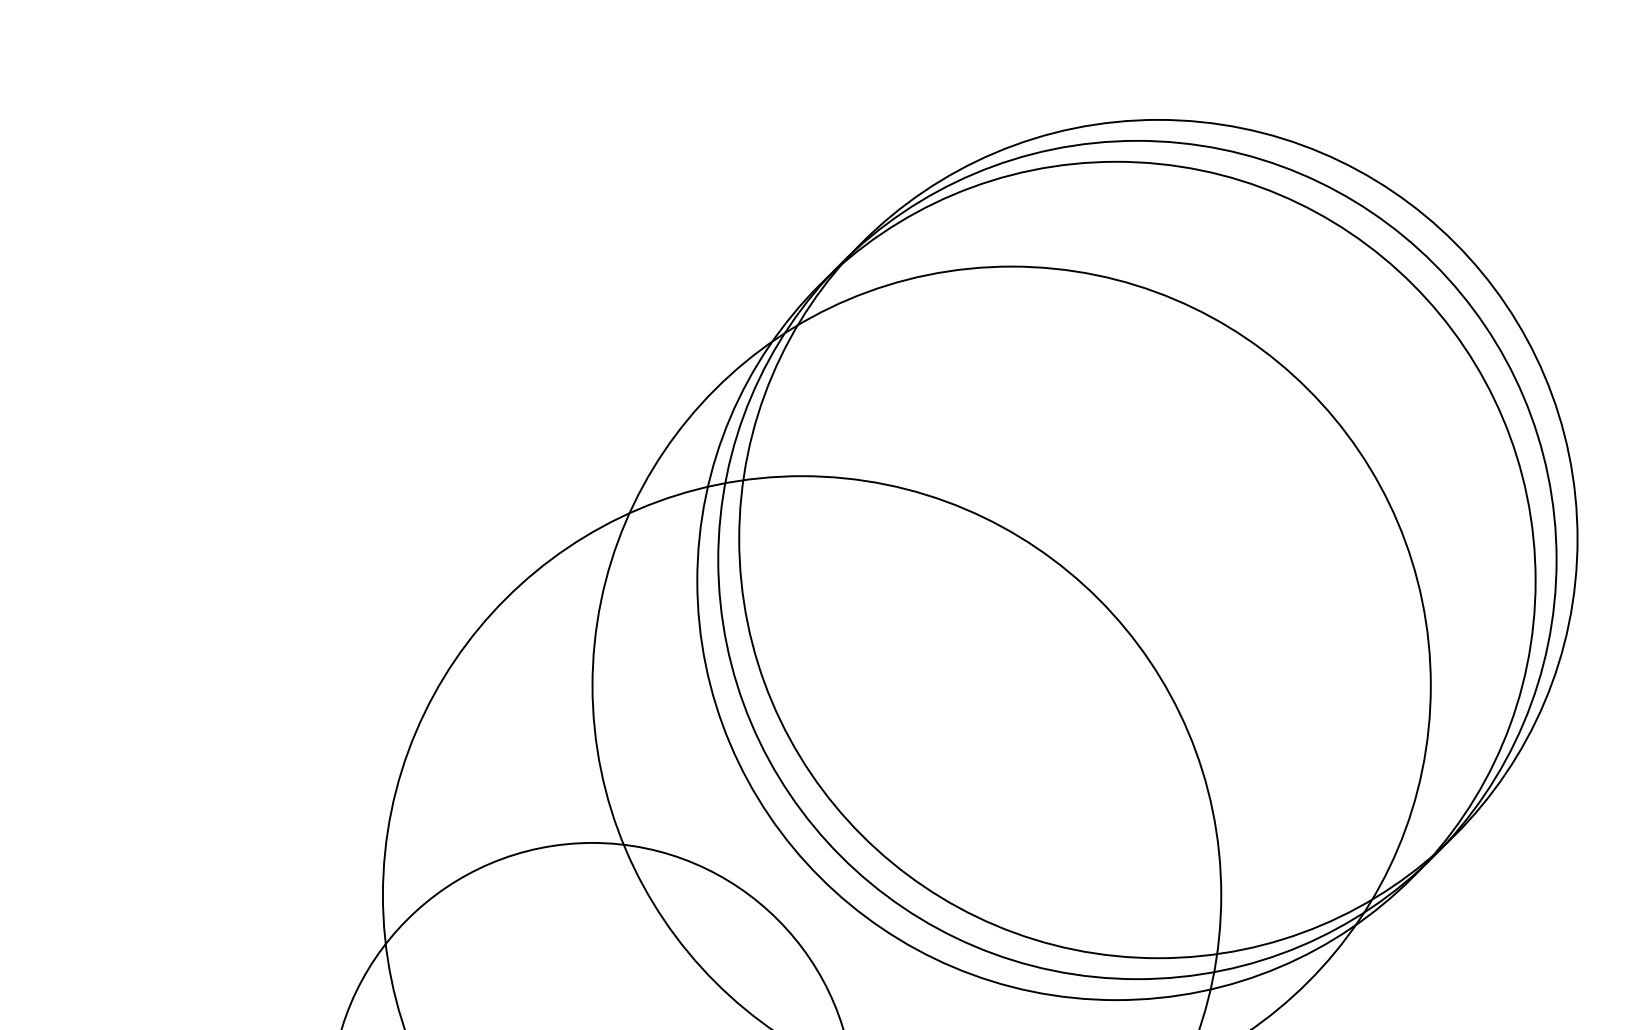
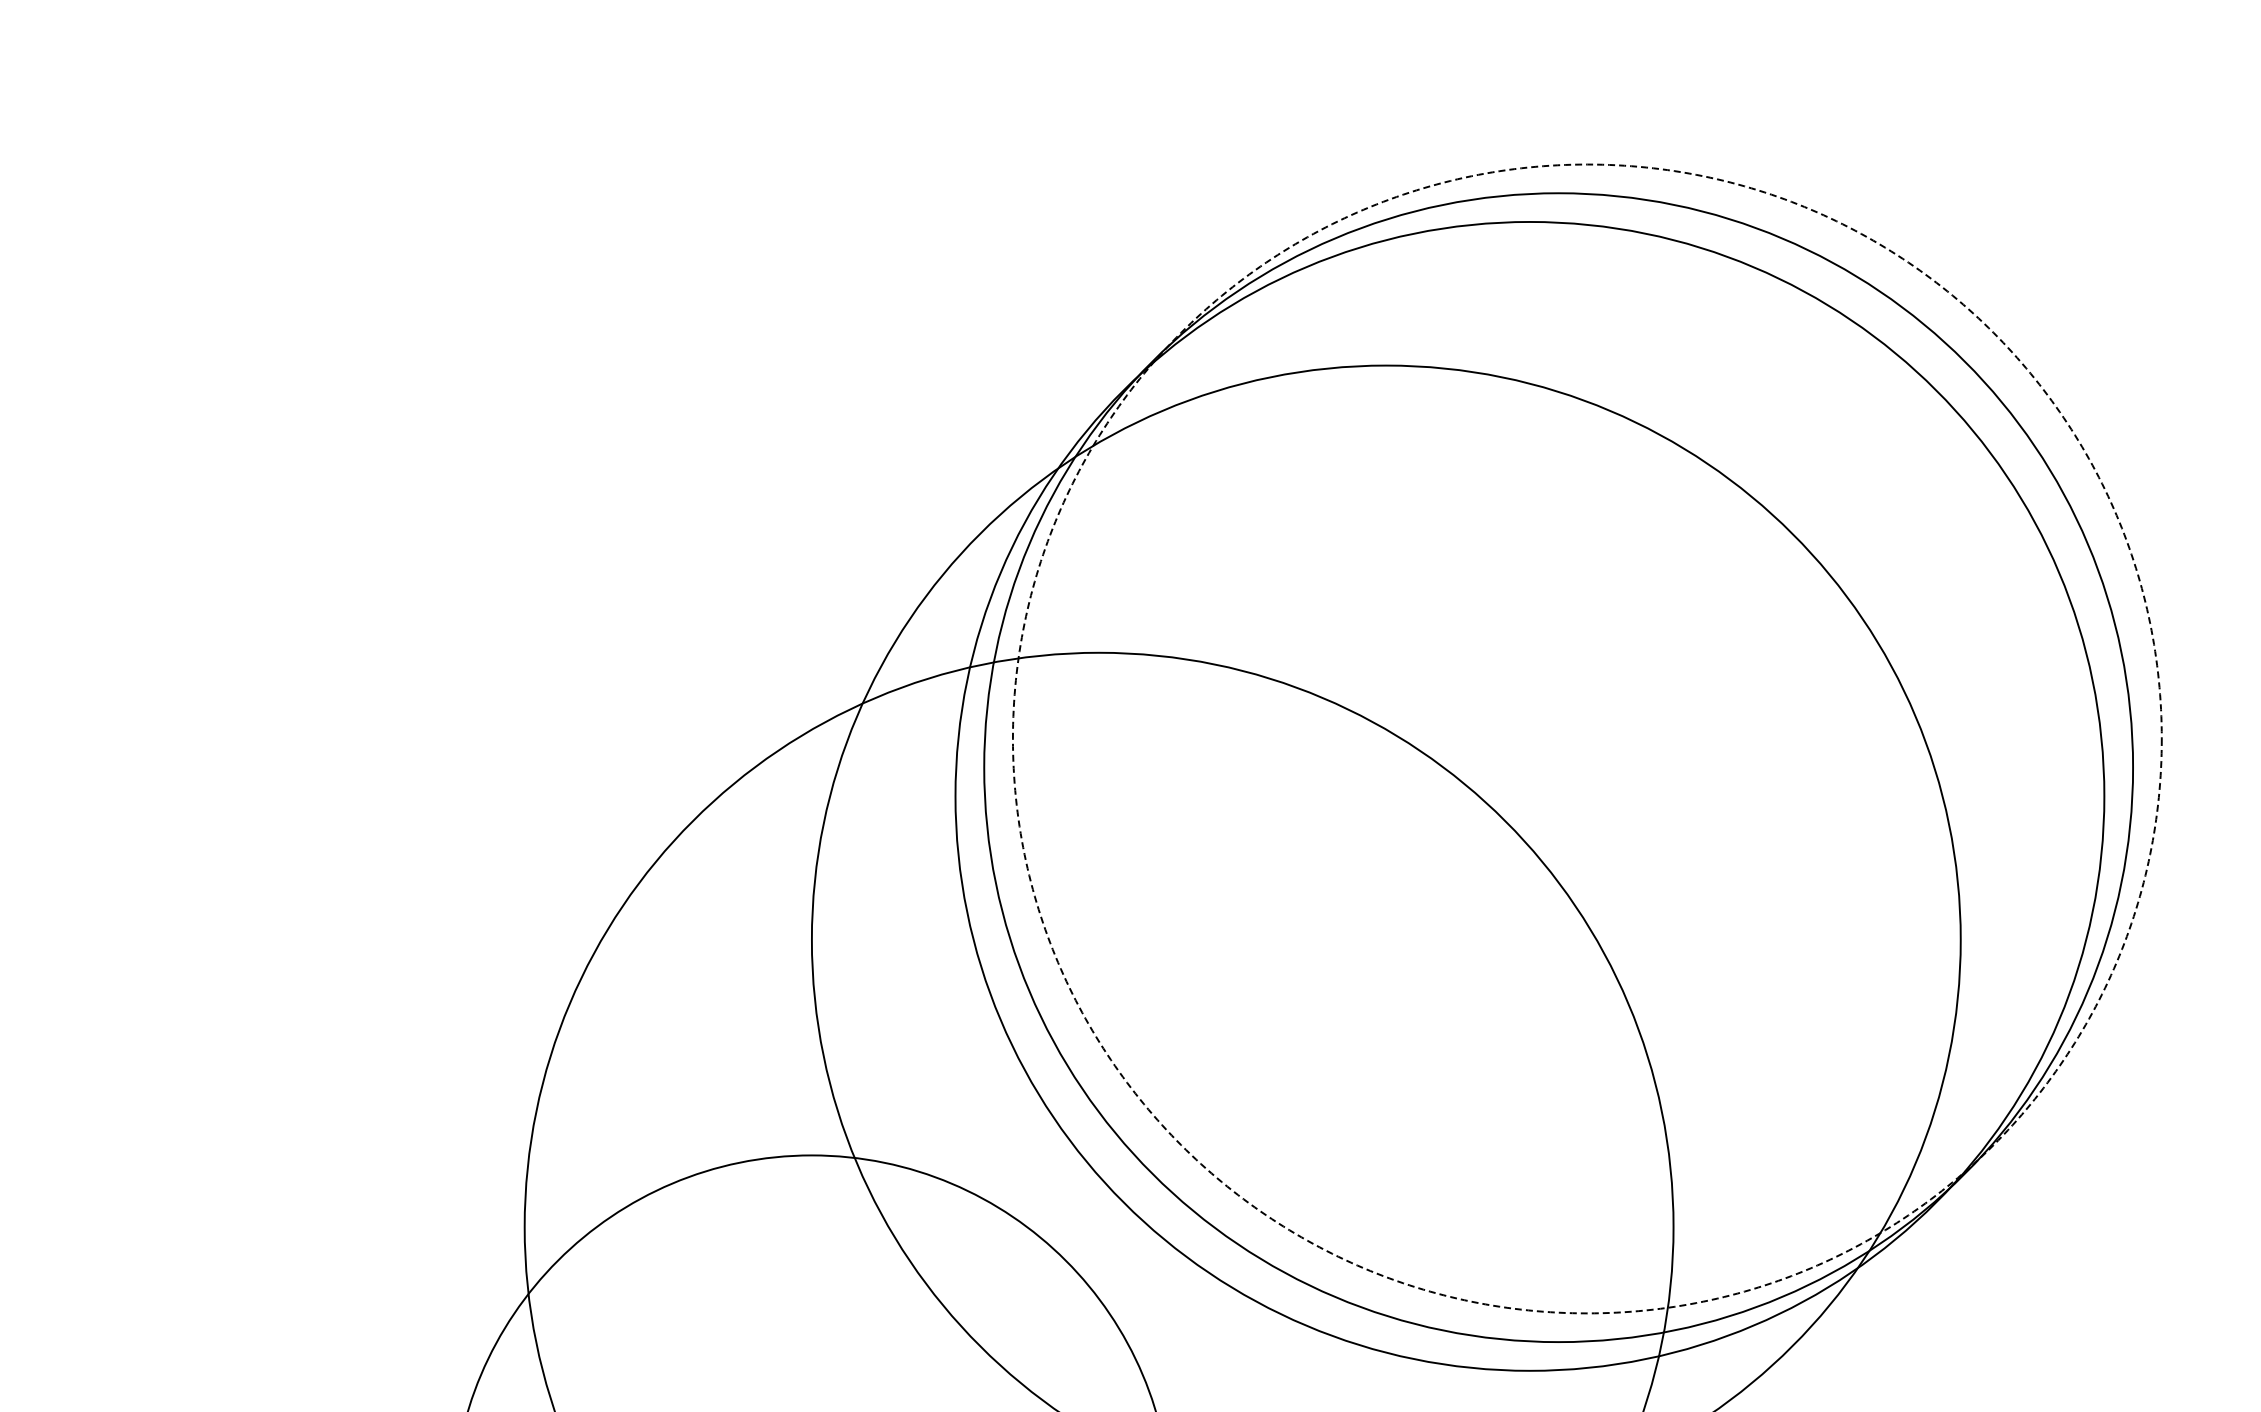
circle: (1157, 538) -> (1586, 738), solid -> dashed

